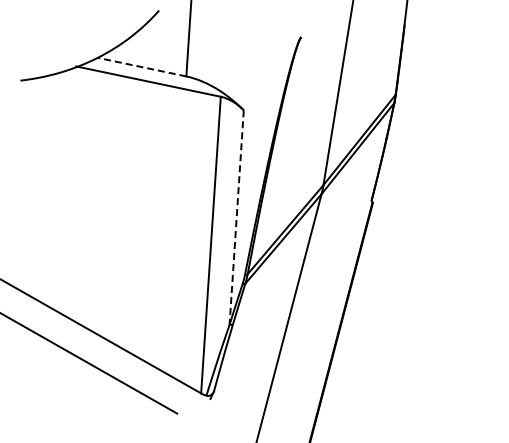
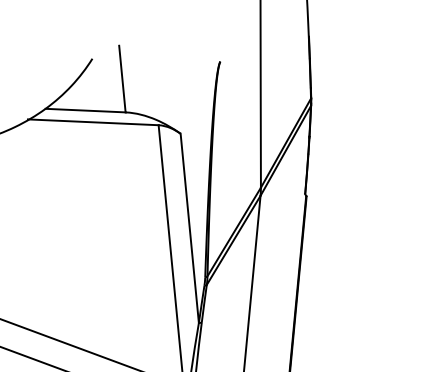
line: (141, 67) -> (85, 111), dashed -> solid
line: (236, 218) -> (189, 229), dashed -> solid

